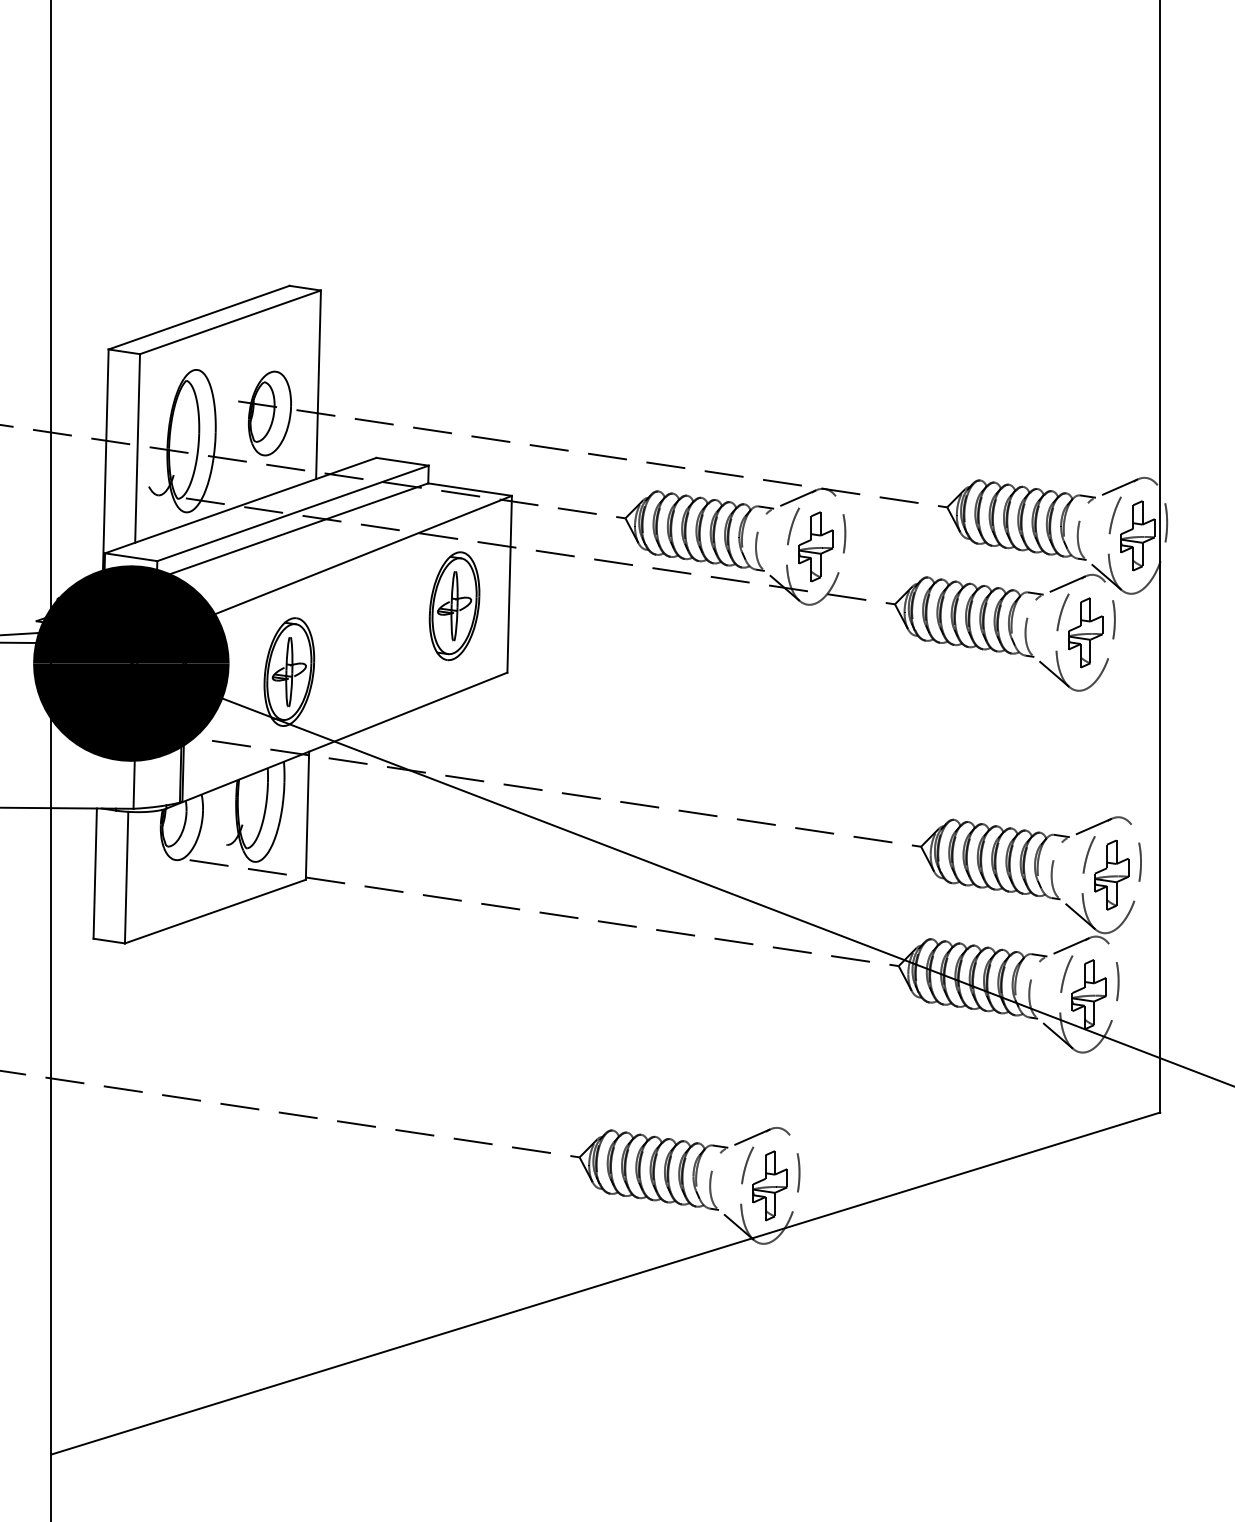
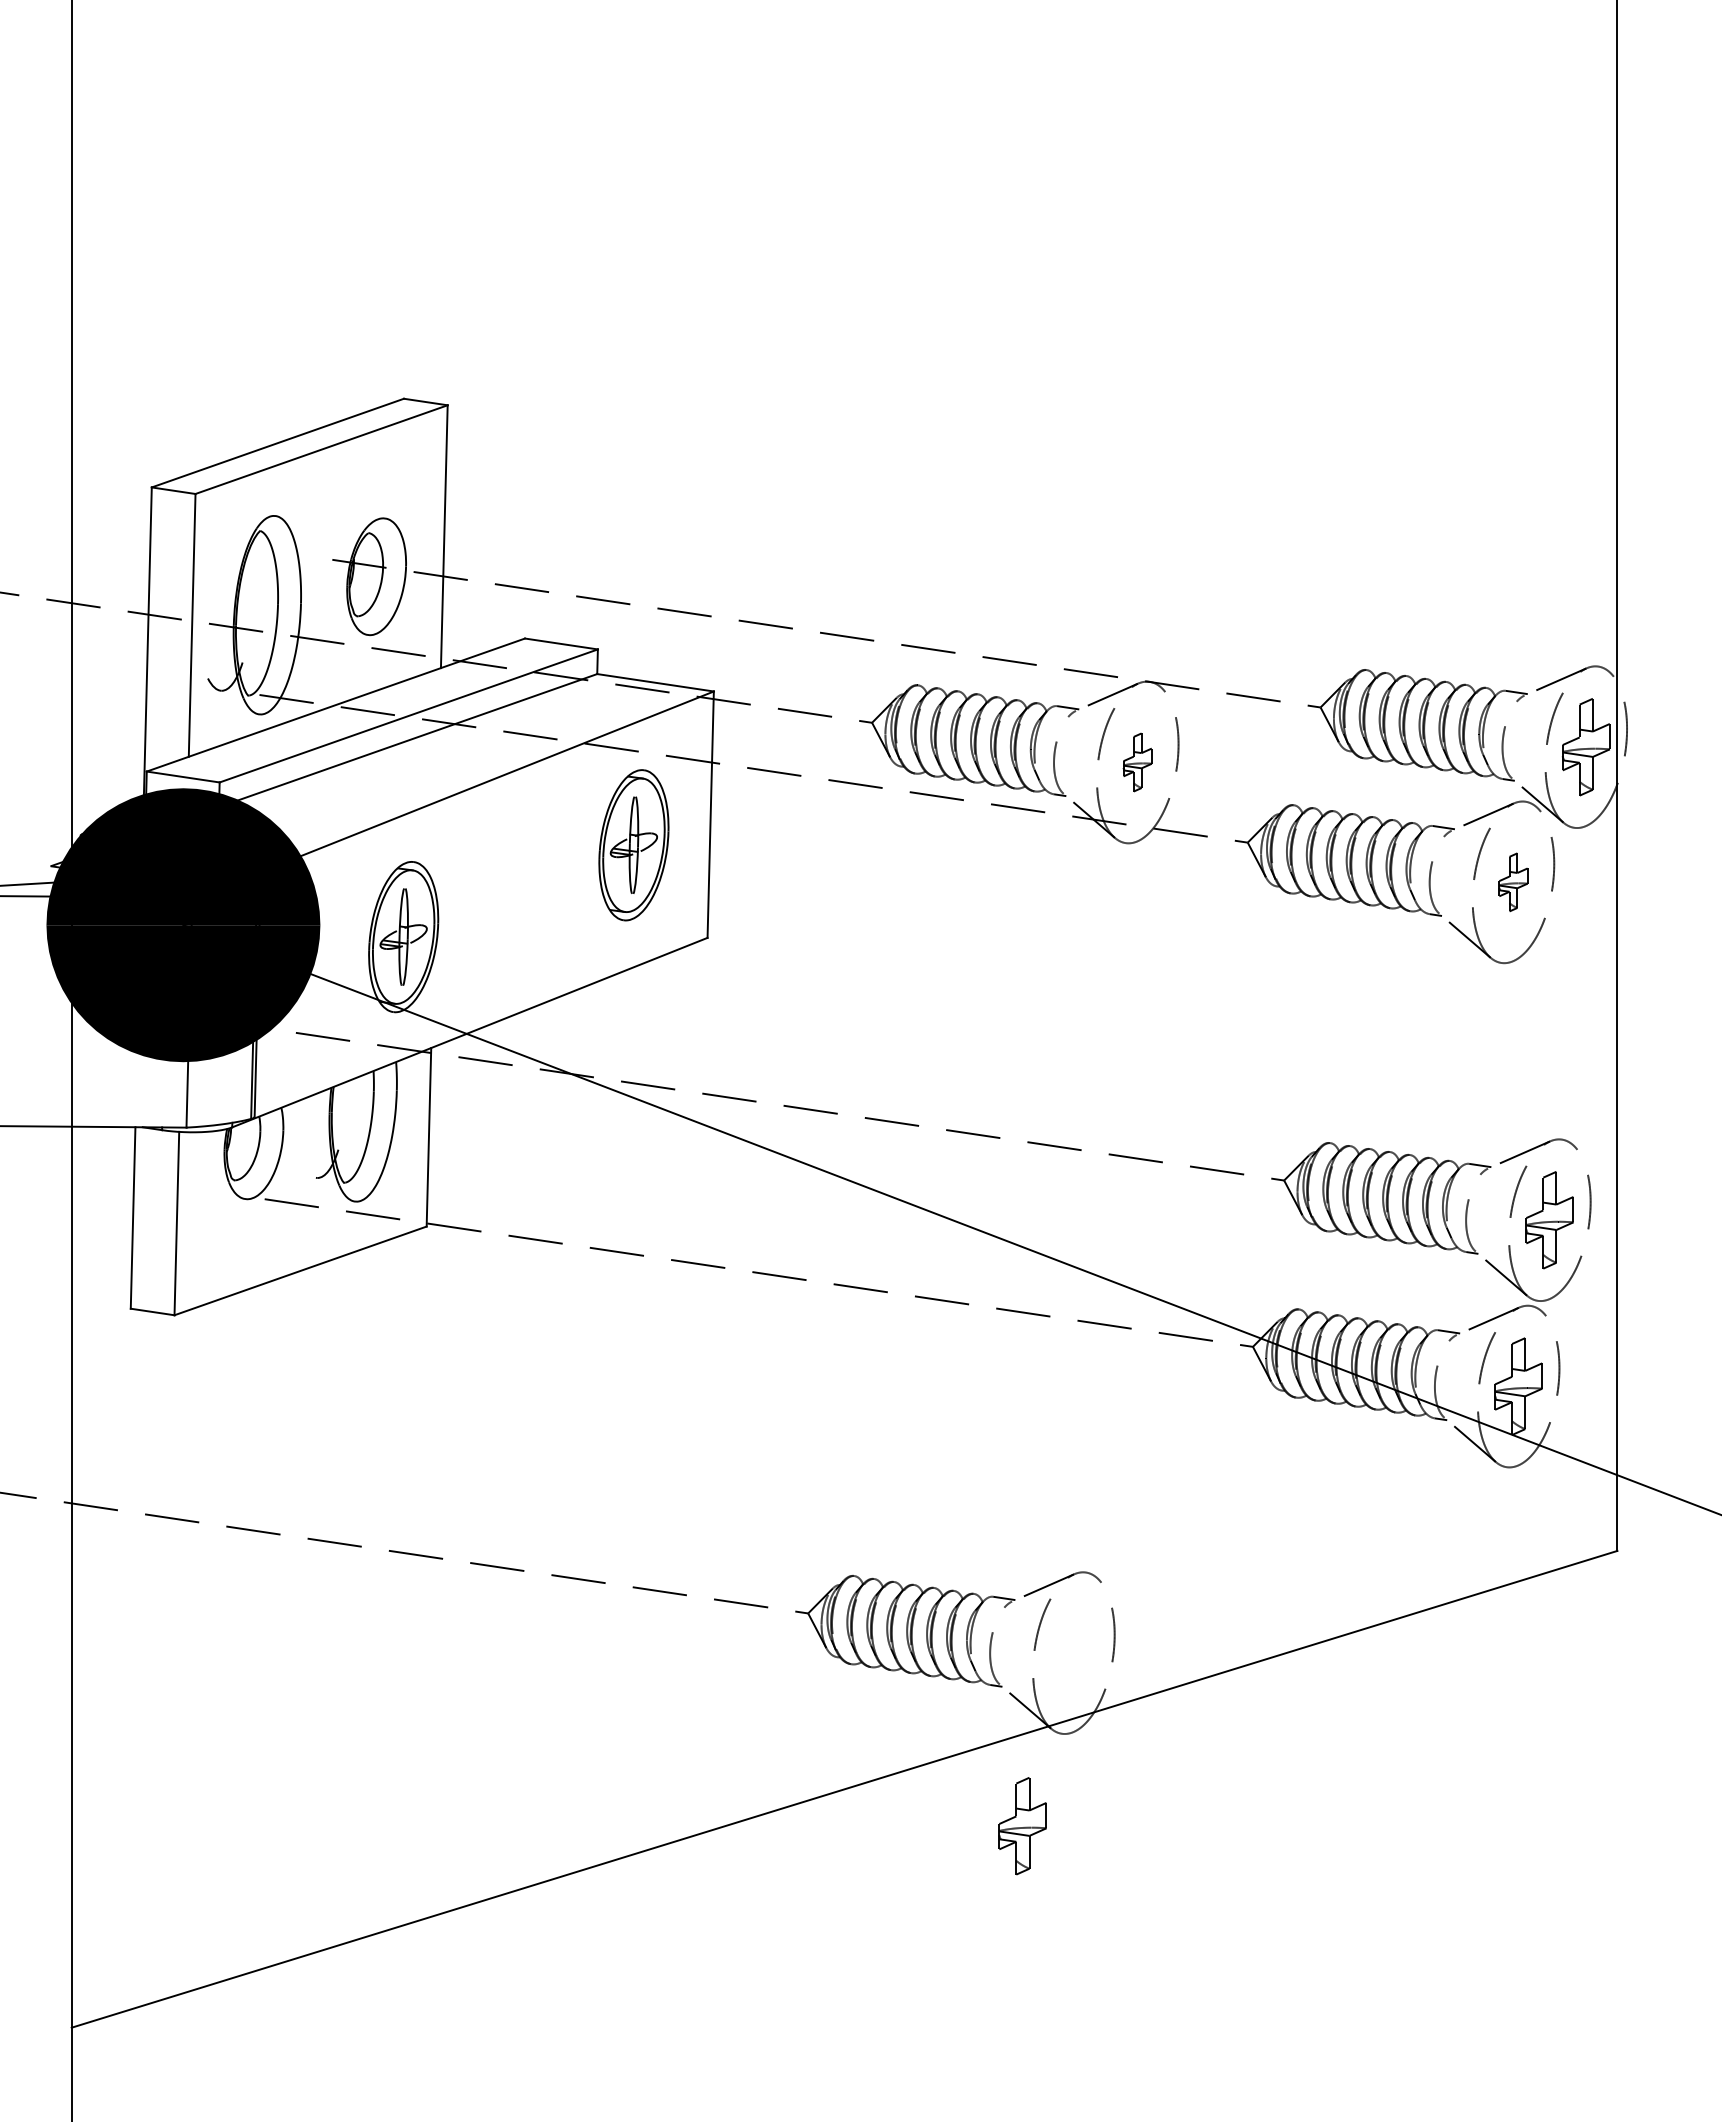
part: (815, 546) -> (1137, 762), size x0.6
part: (1085, 632) -> (1513, 882), size x0.6
part: (769, 1186) -> (1022, 1826), moved

